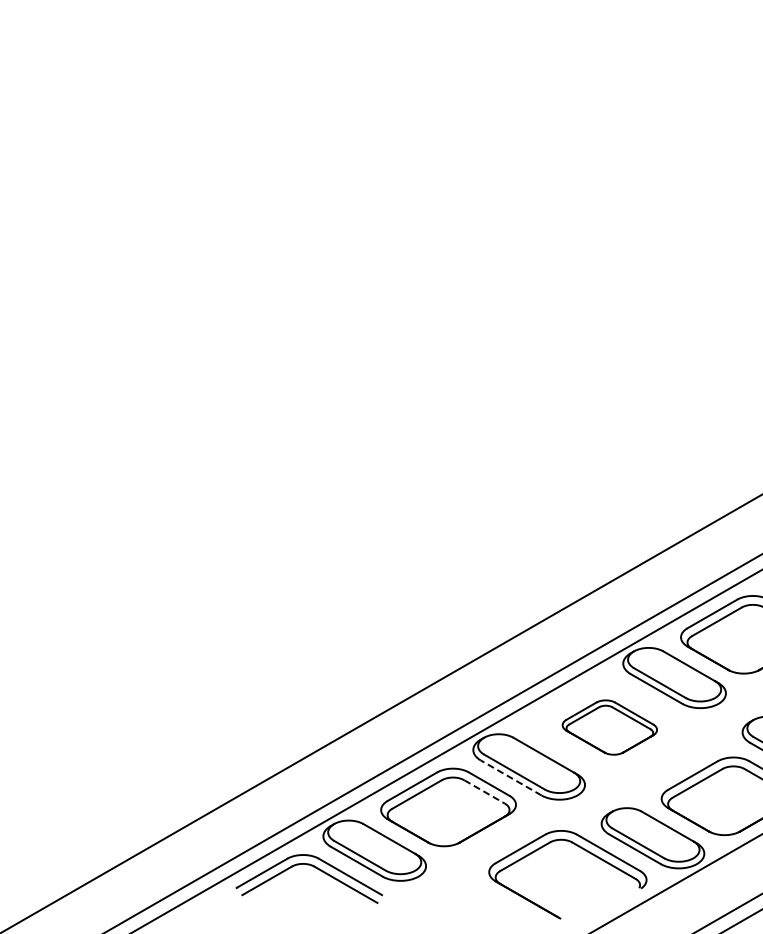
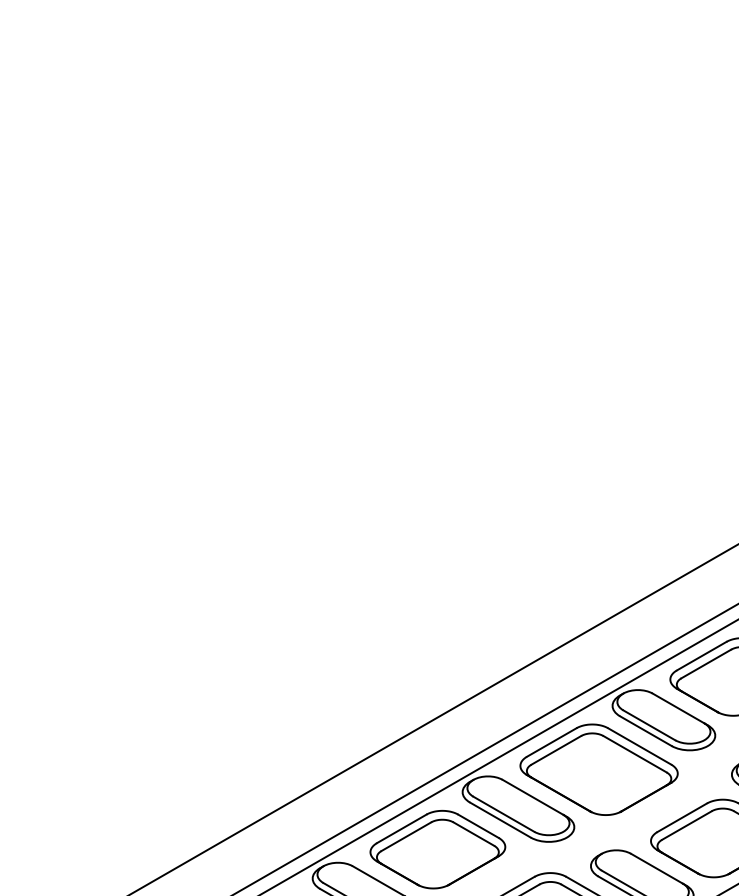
part: (609, 727) -> (598, 769), size x1.67
line: (510, 777) -> (499, 819), dashed -> solid
line: (485, 792) -> (474, 834), dashed -> solid

